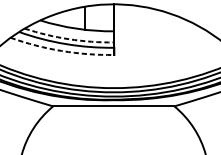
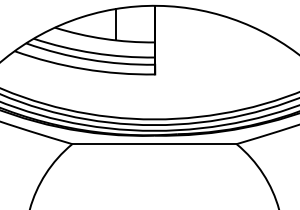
arc: (68, 39) -> (93, 53), dashed -> solid
arc: (61, 51) -> (83, 69), dashed -> solid

